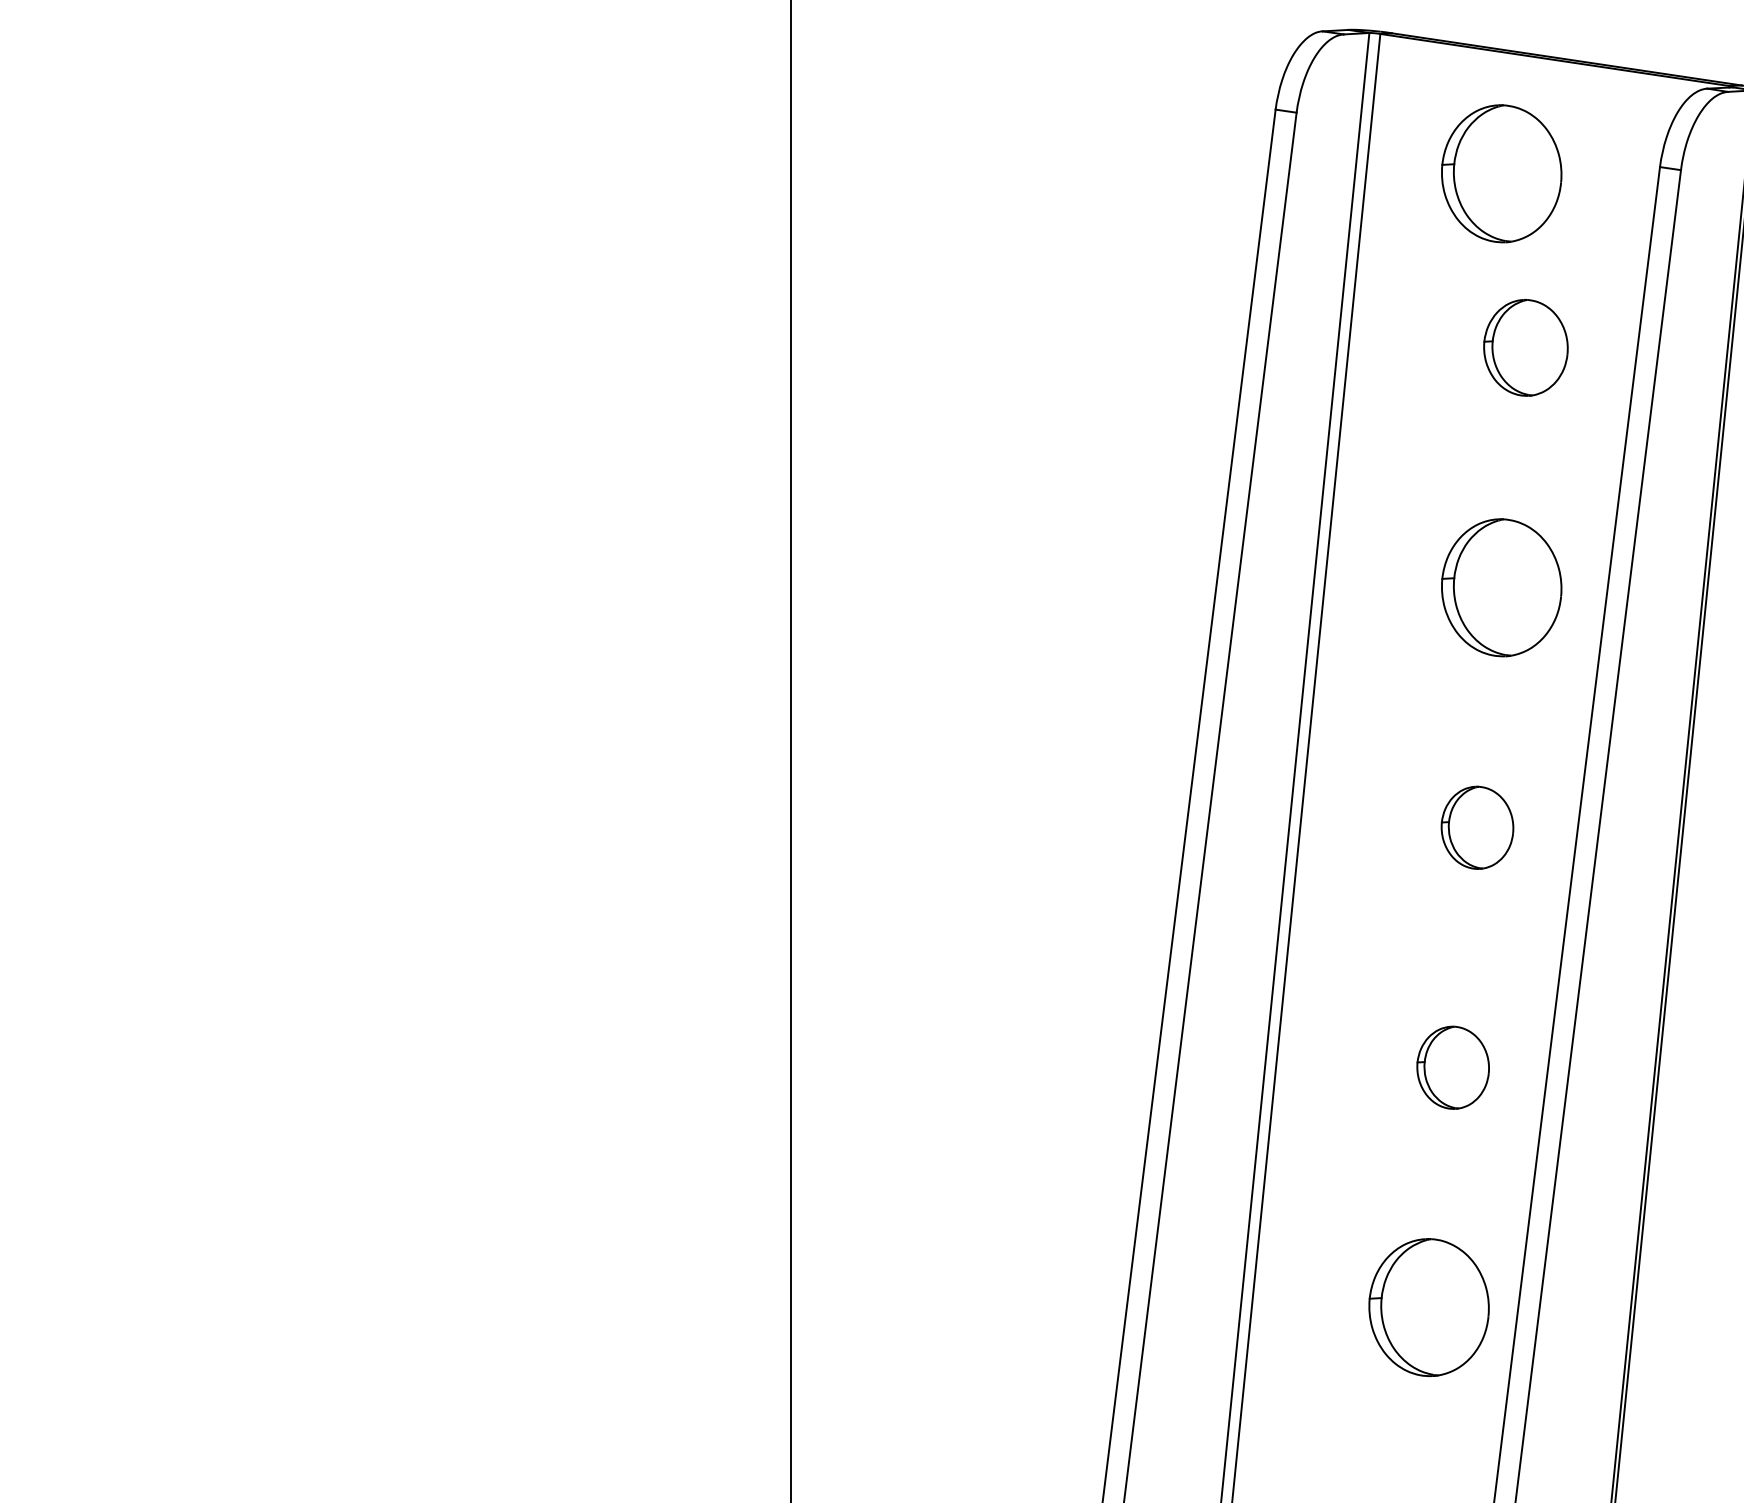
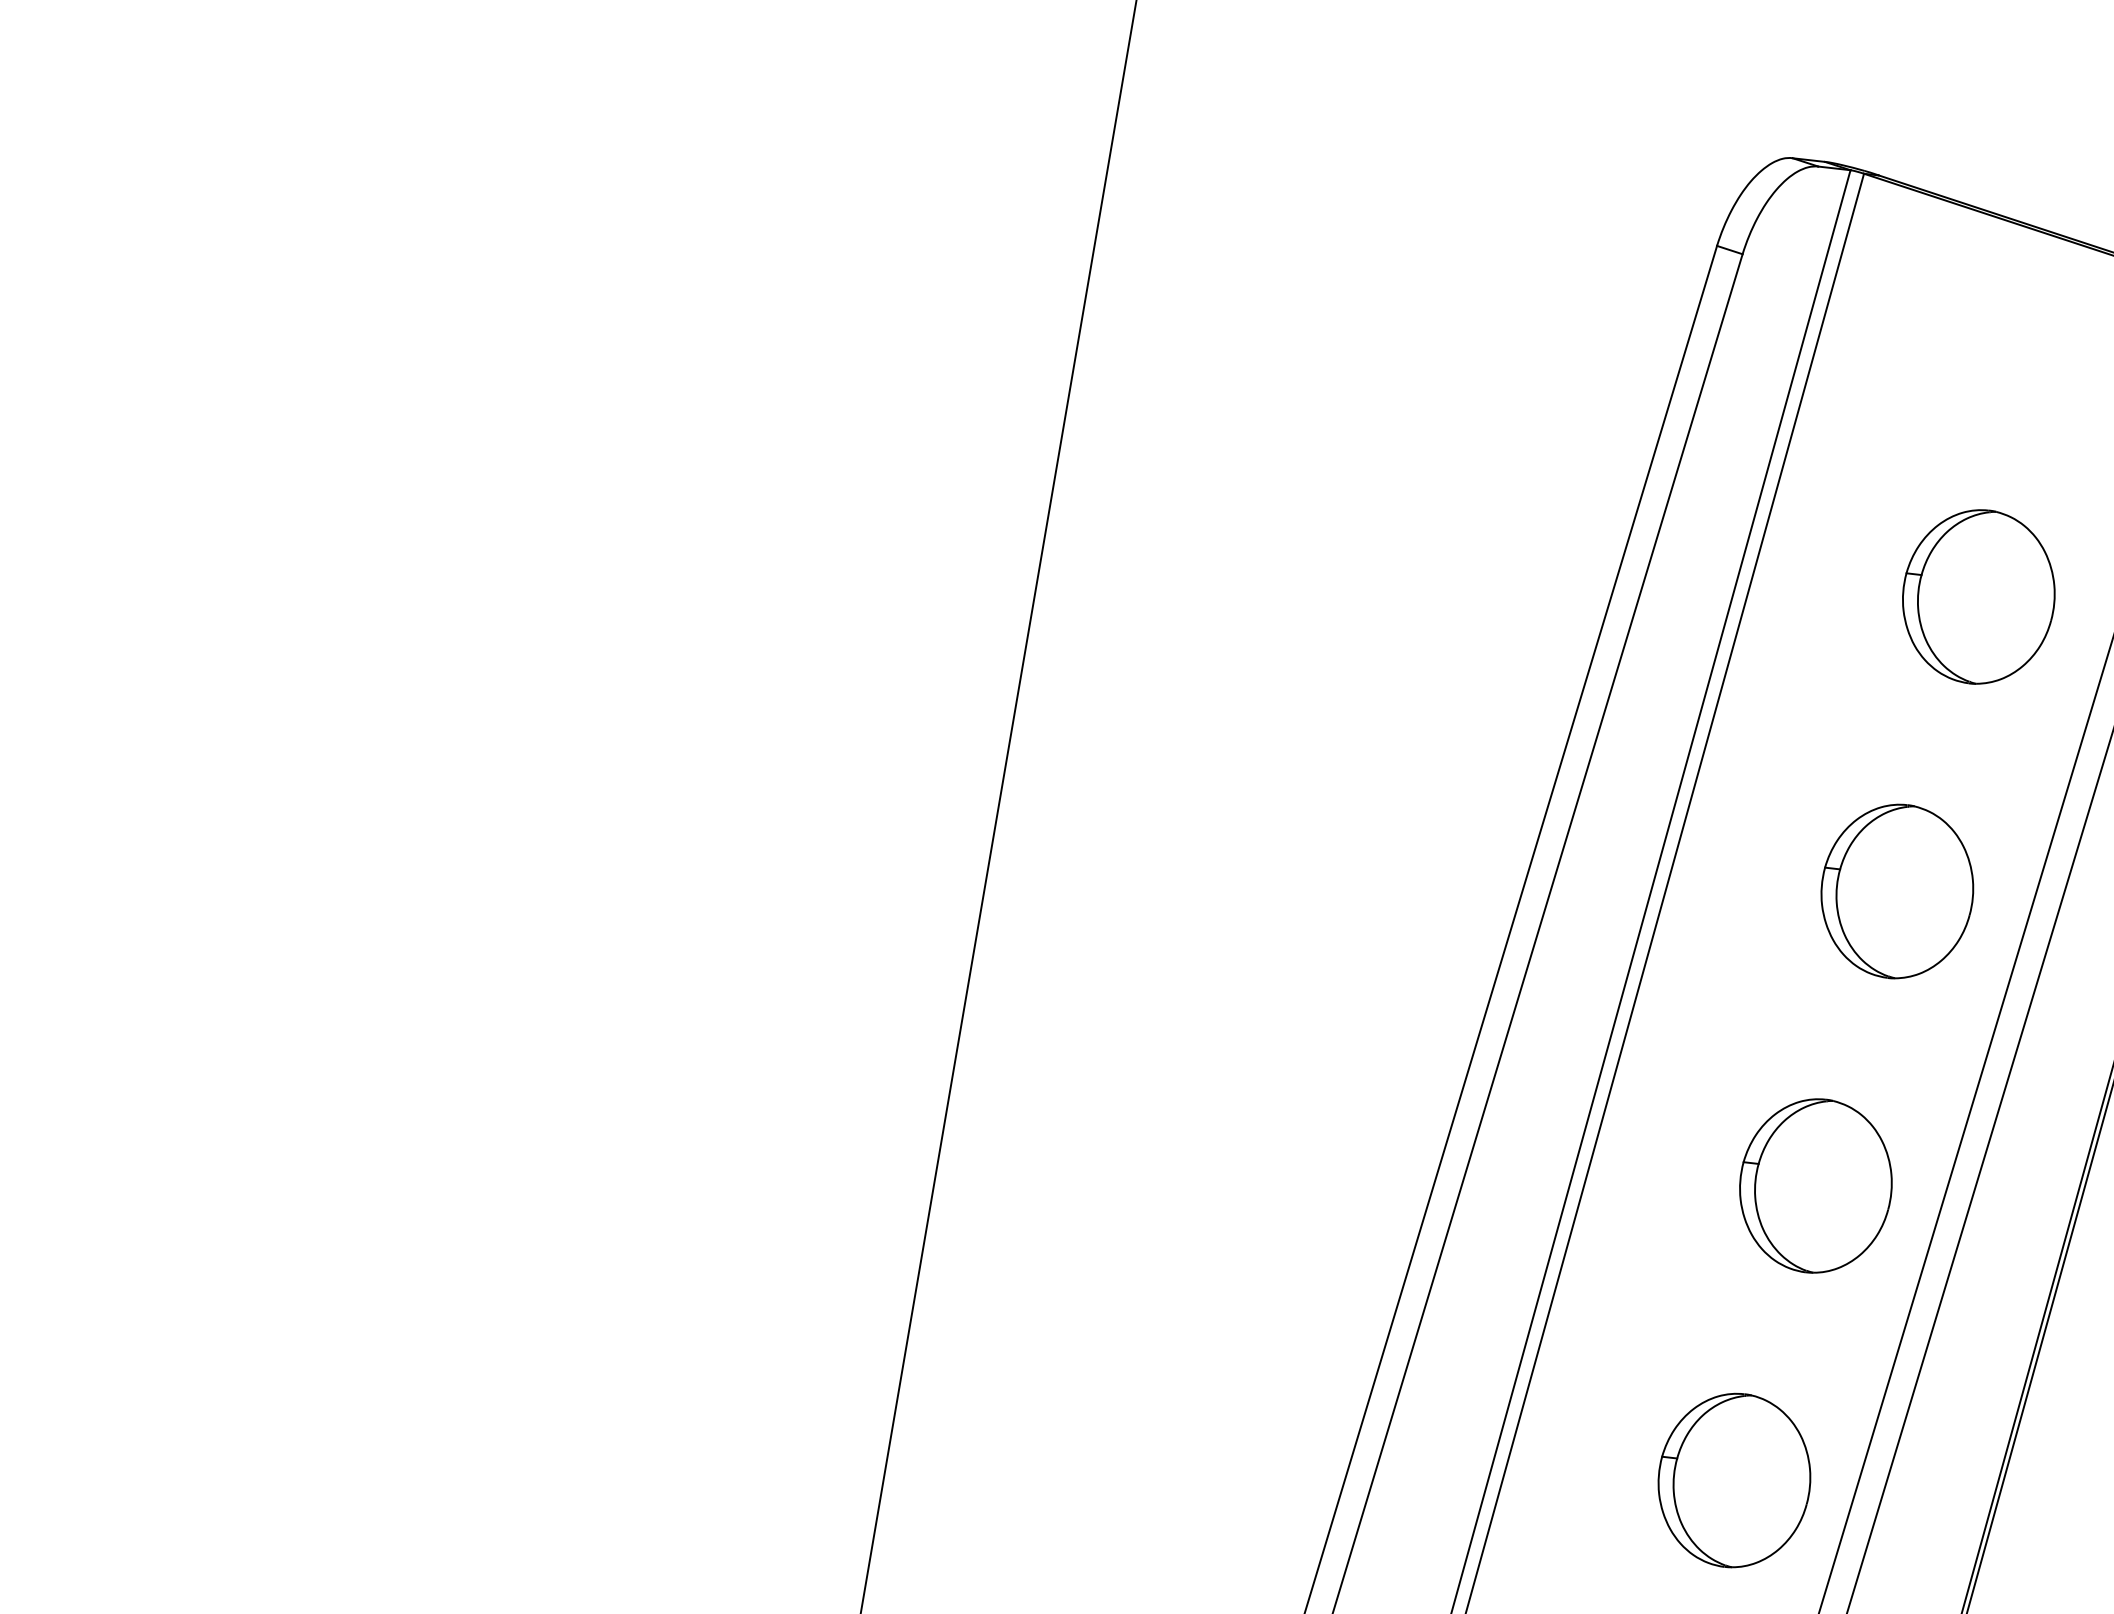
part: (1501, 173) -> (1985, 373), removed
part: (1525, 347) -> (1978, 596), size x1.43
part: (1477, 827) -> (1815, 1185), size x1.67
part: (1452, 1067) -> (1733, 1480), size x1.67

